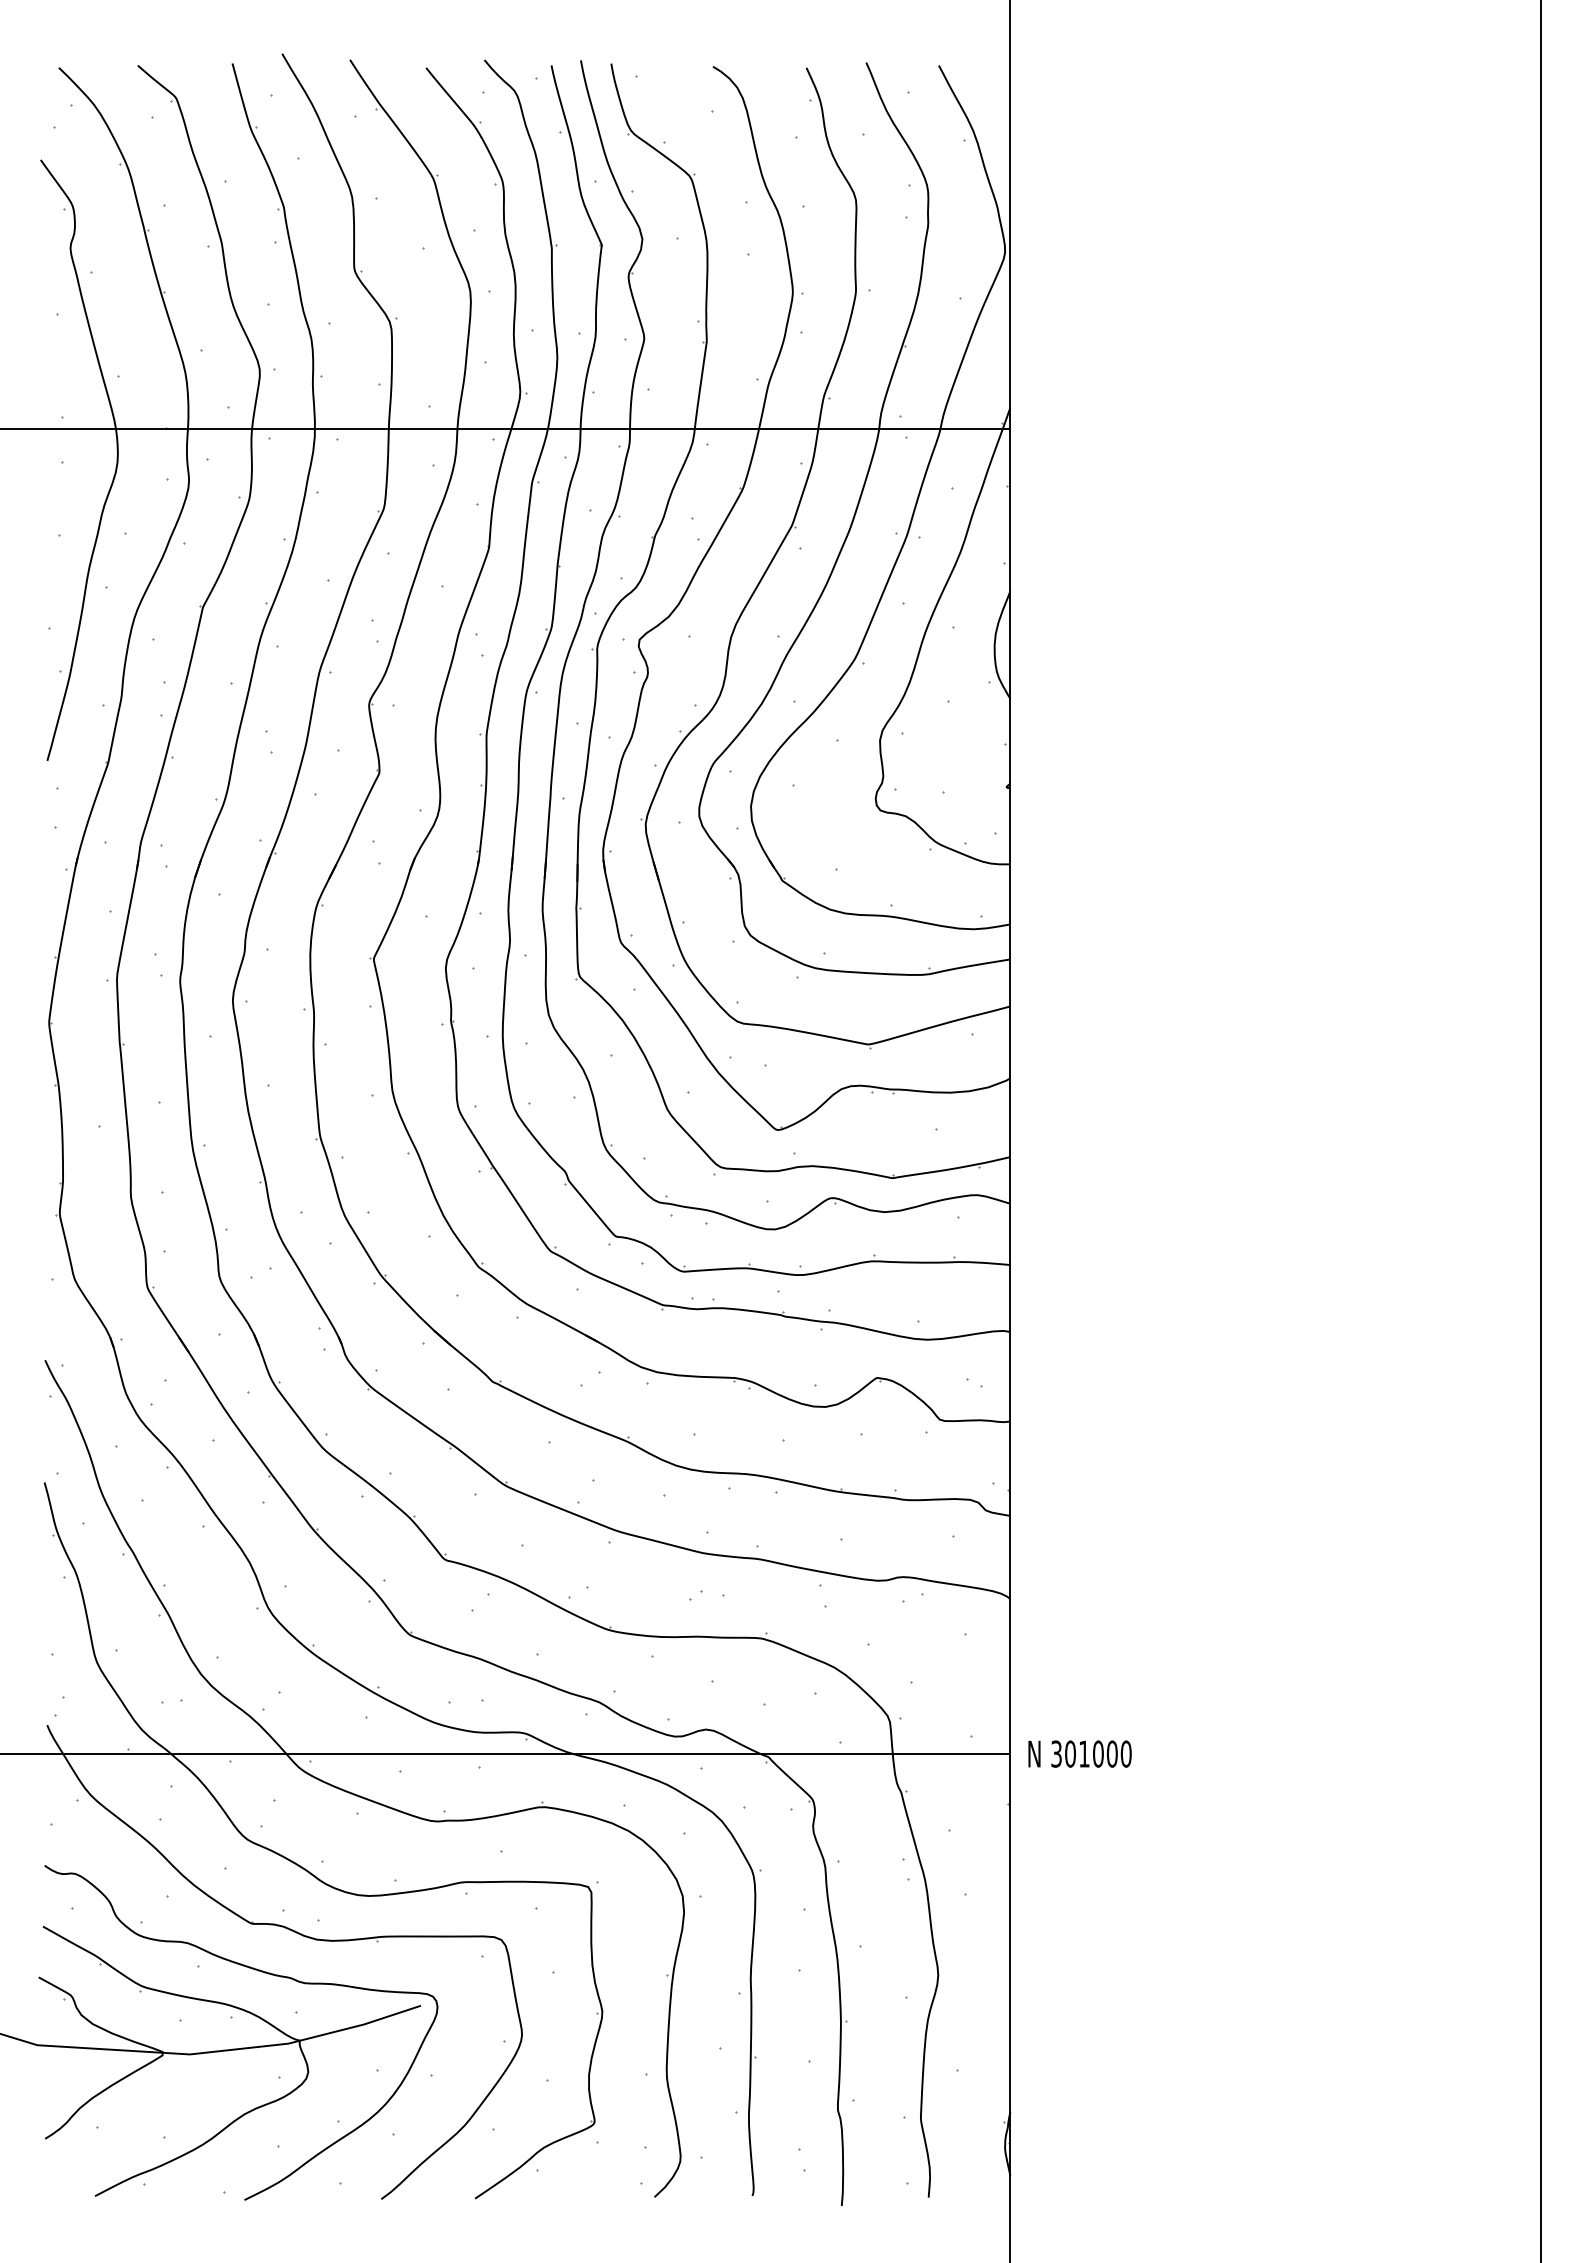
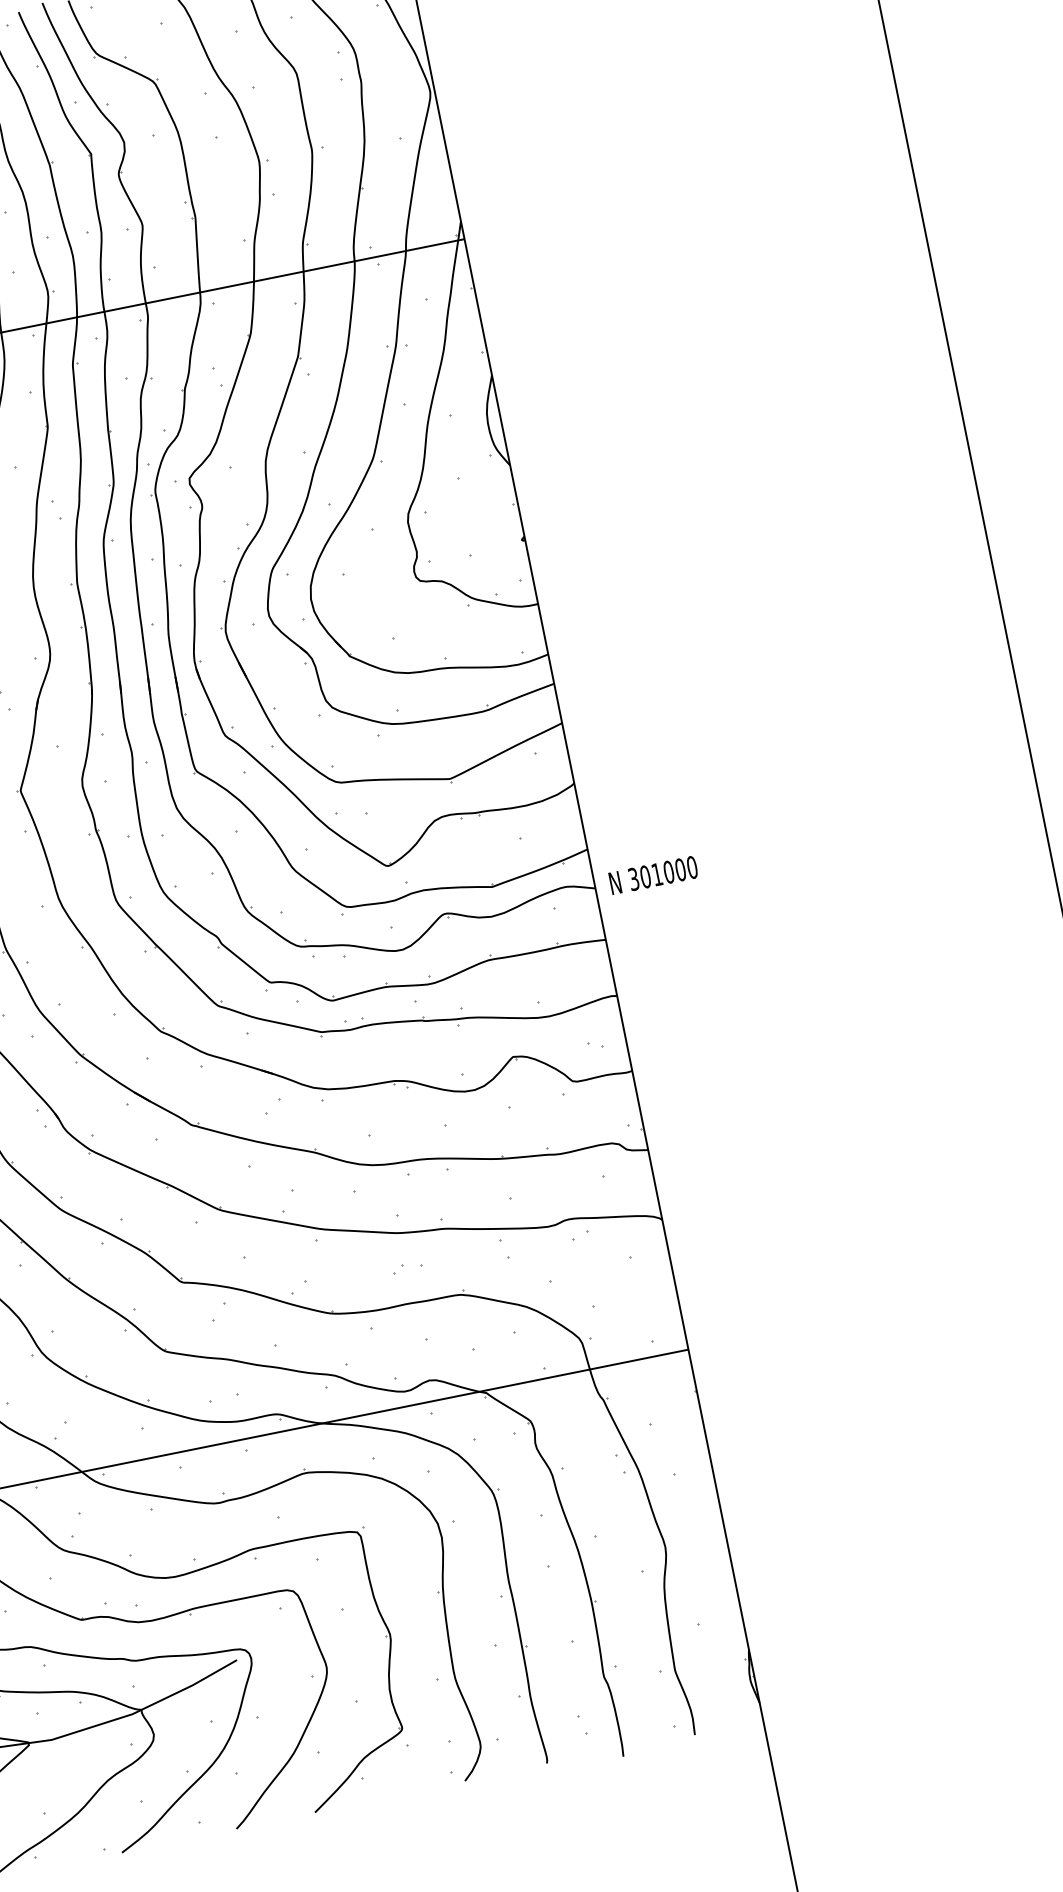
text: (1079, 1753) -> (652, 874), moved

